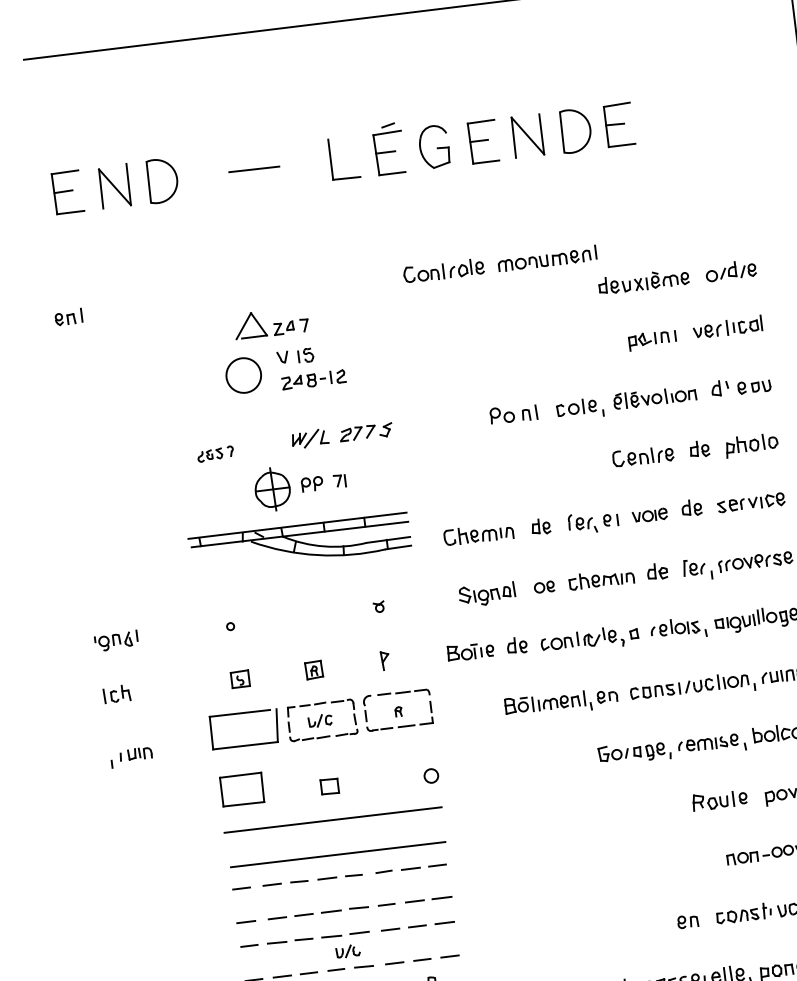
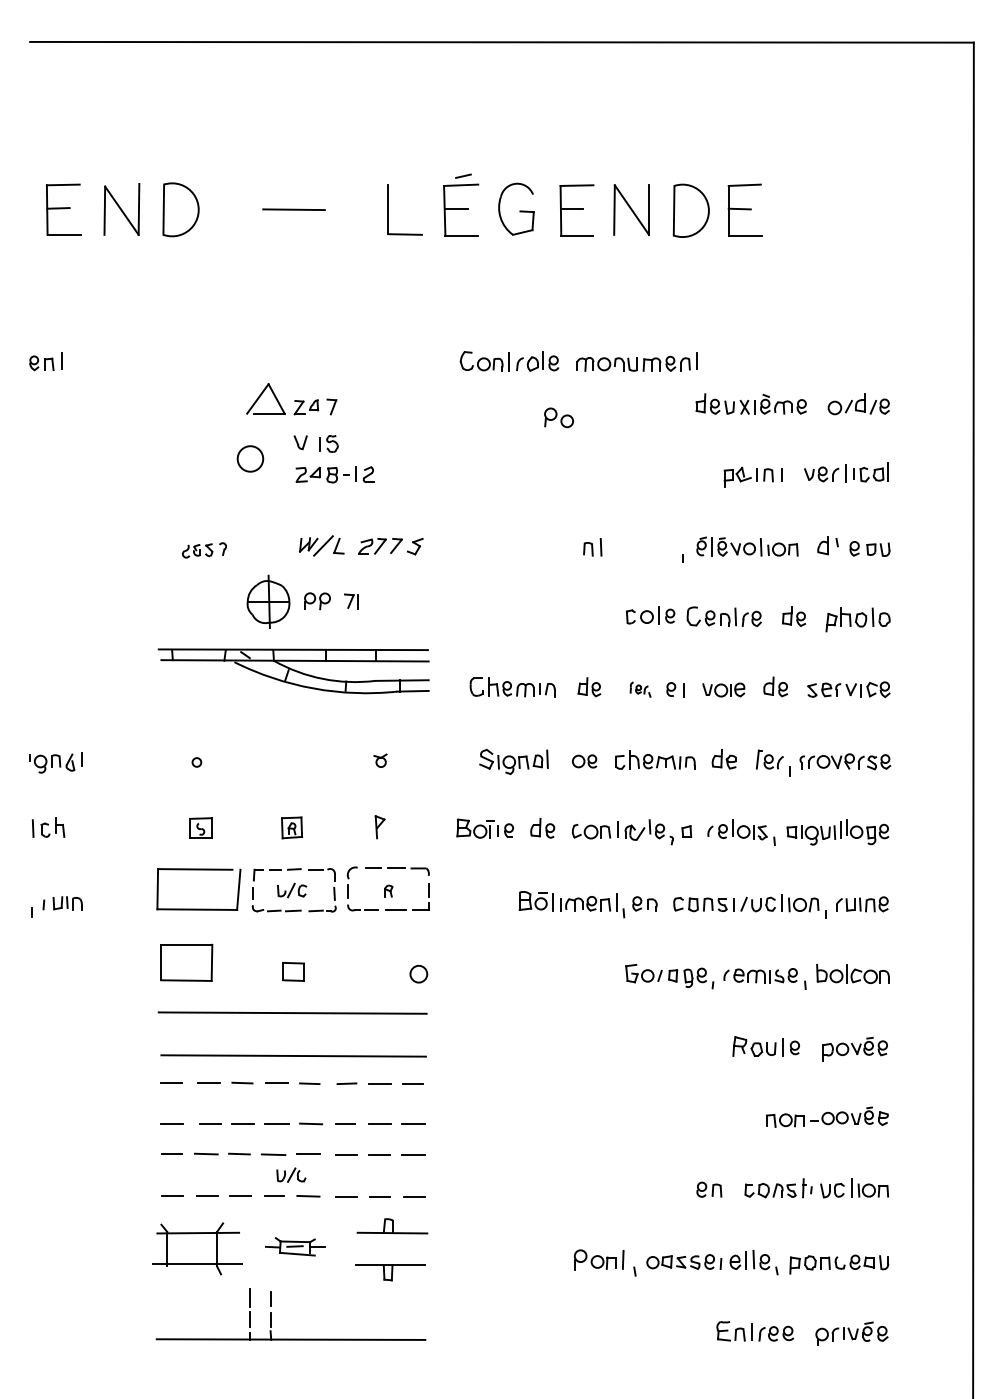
circle: (243, 375) -> (250, 458), size x0.6
part: (576, 407) -> (650, 615), moved
part: (501, 414) -> (558, 417), moved
part: (582, 523) -> (640, 689), size x0.6

